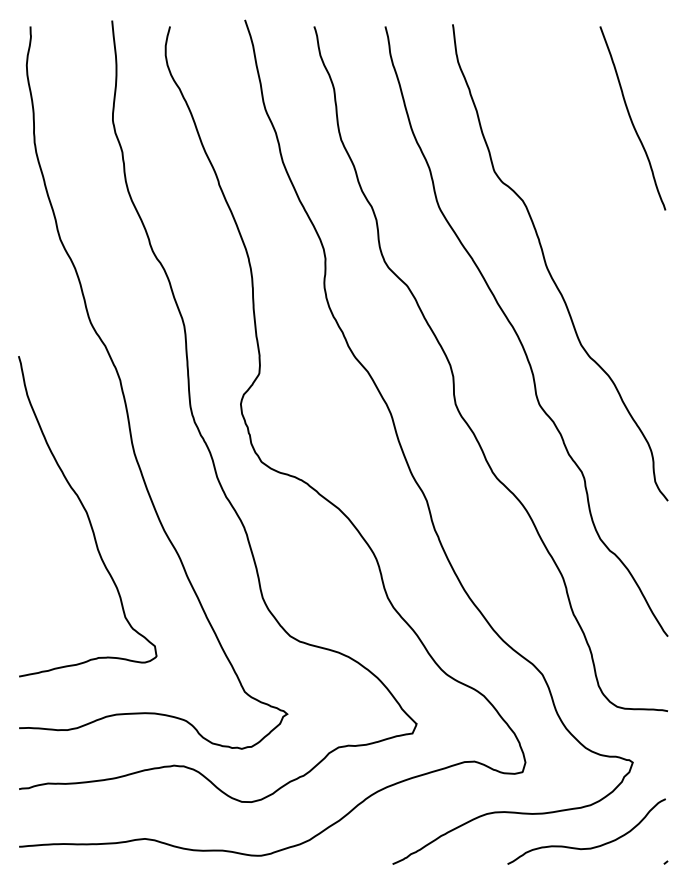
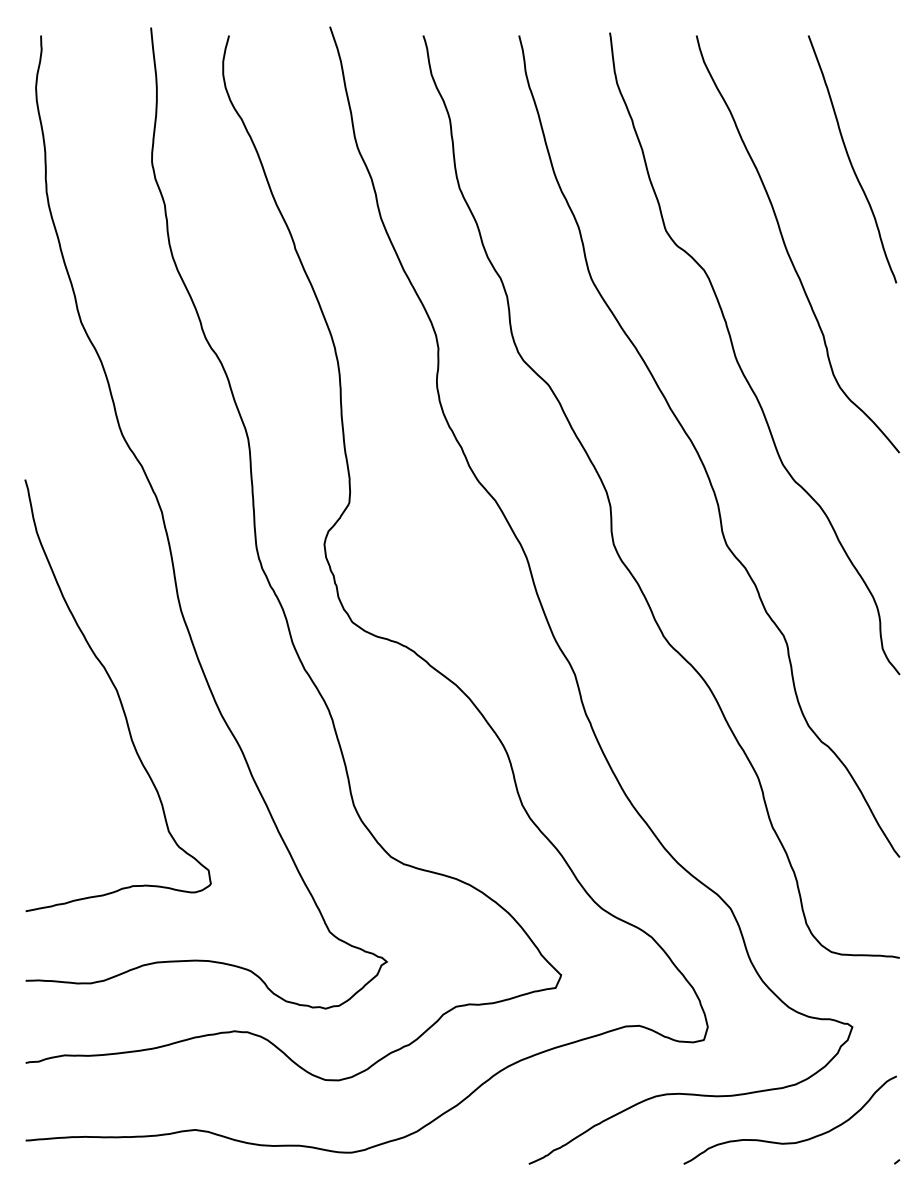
curve: (584, 183) -> (787, 247), added

